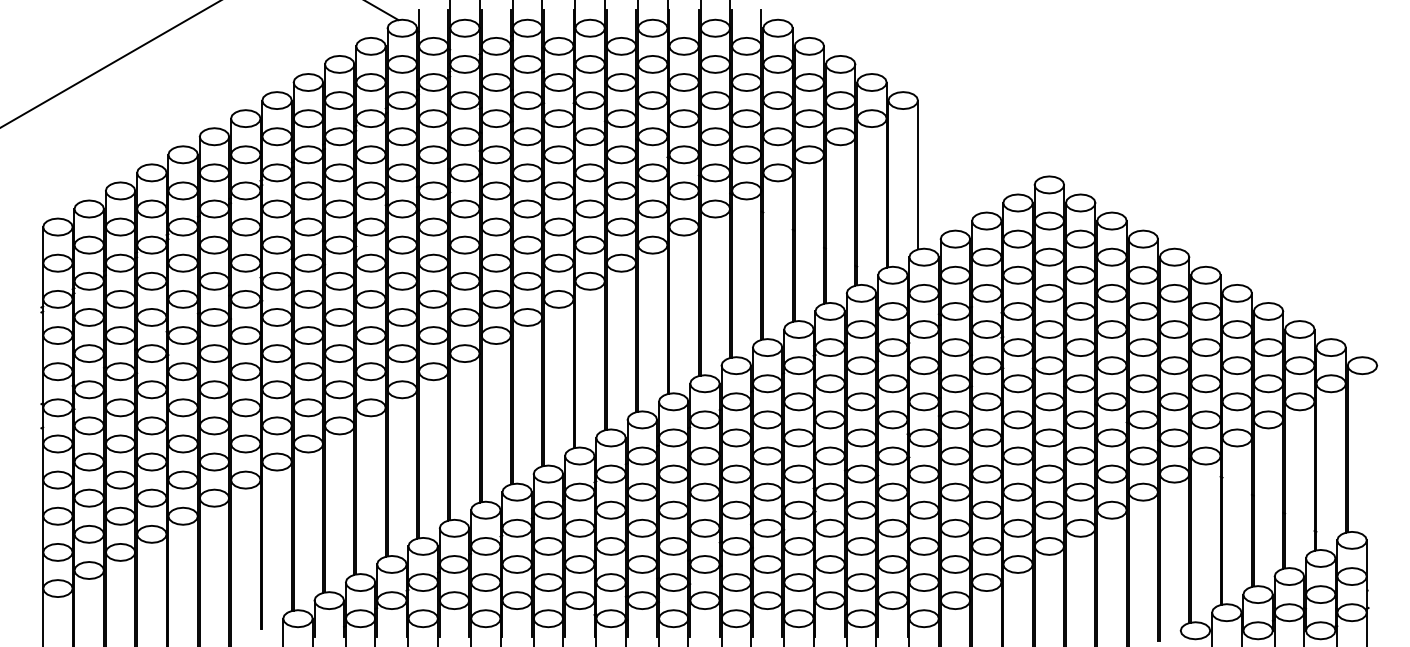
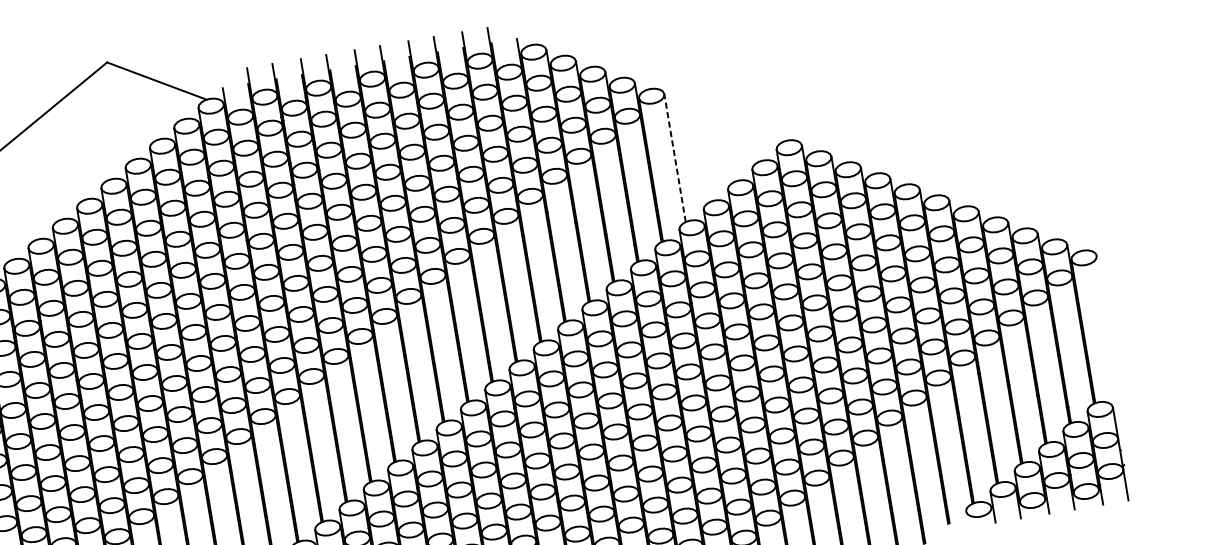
line: (918, 174) -> (675, 157), solid -> dashed

